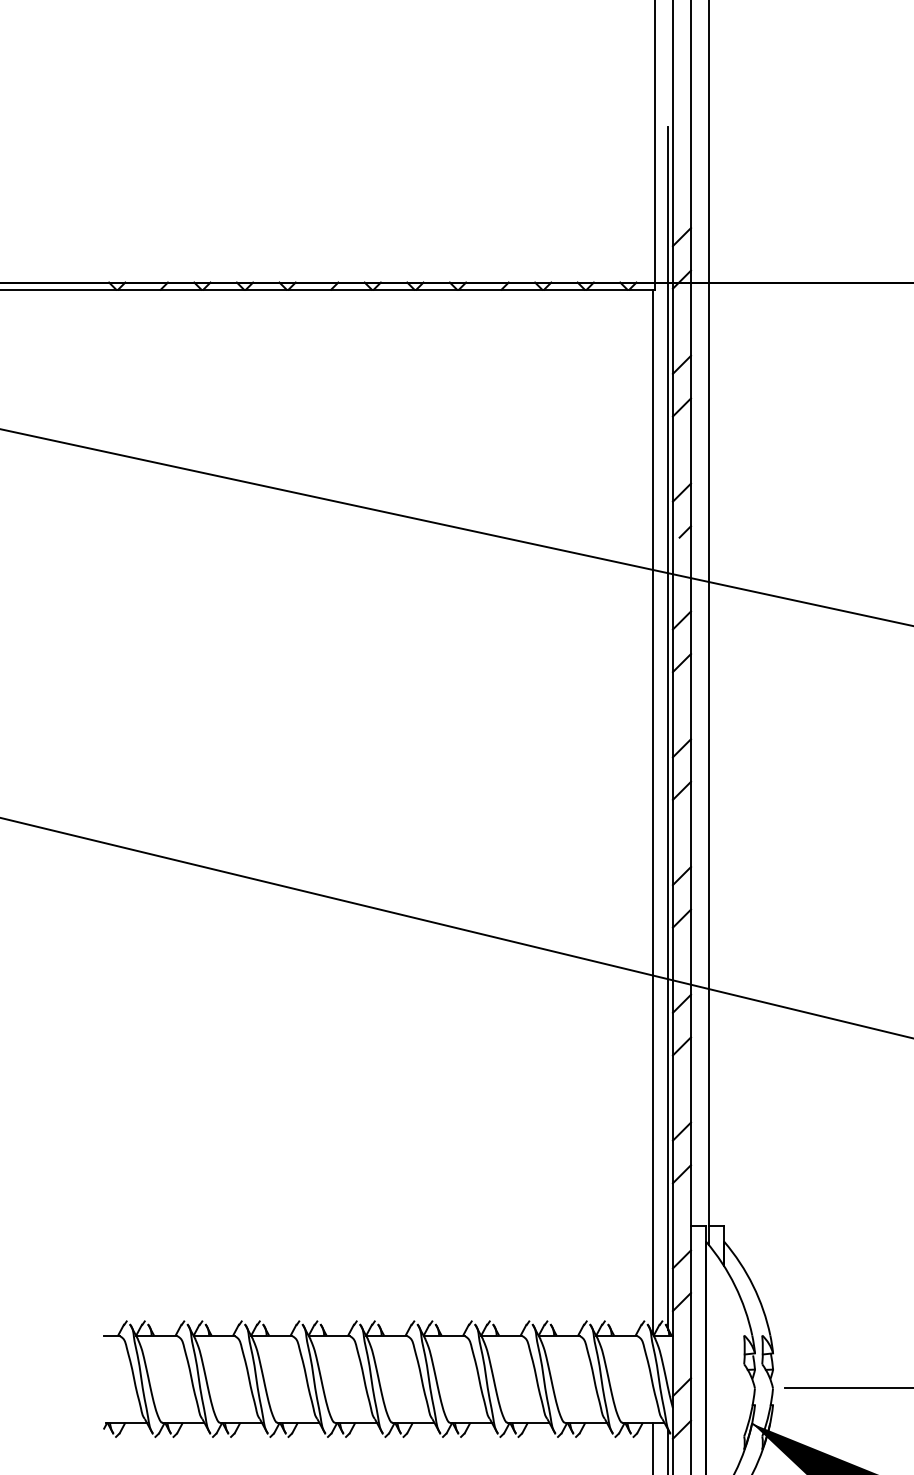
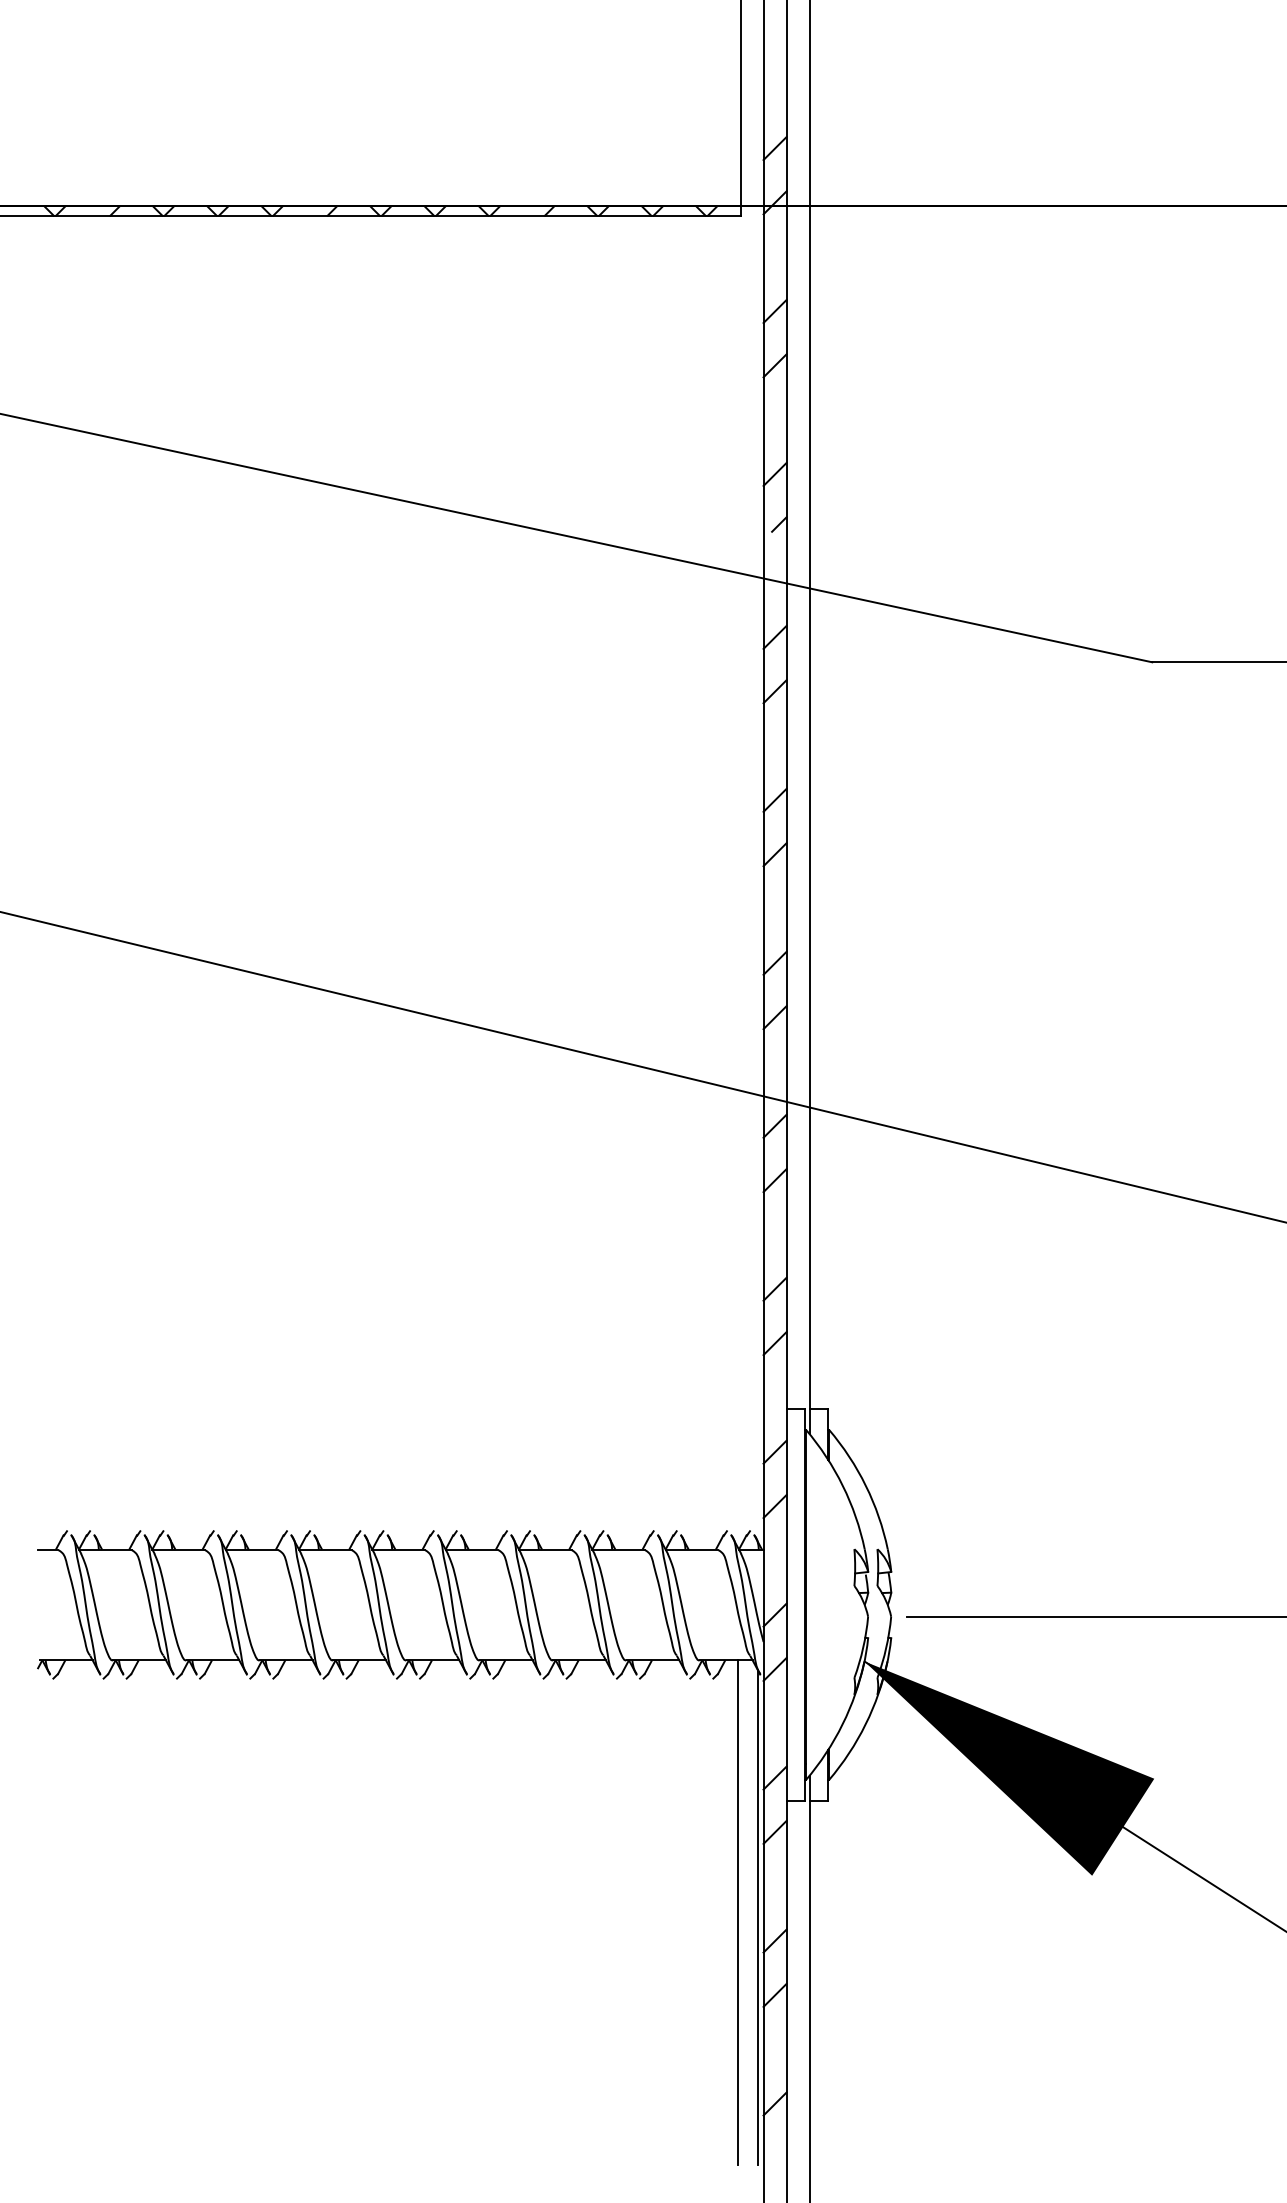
line: (668, 727) -> (757, 774), removed
line: (652, 811) -> (737, 880), removed

